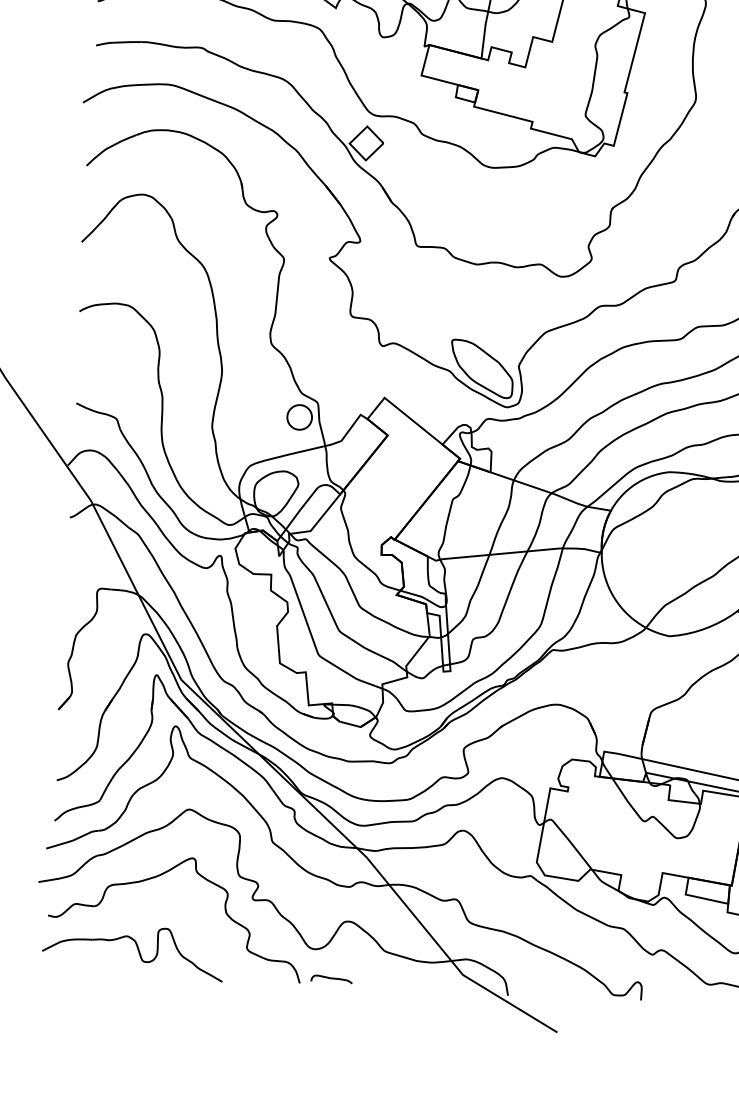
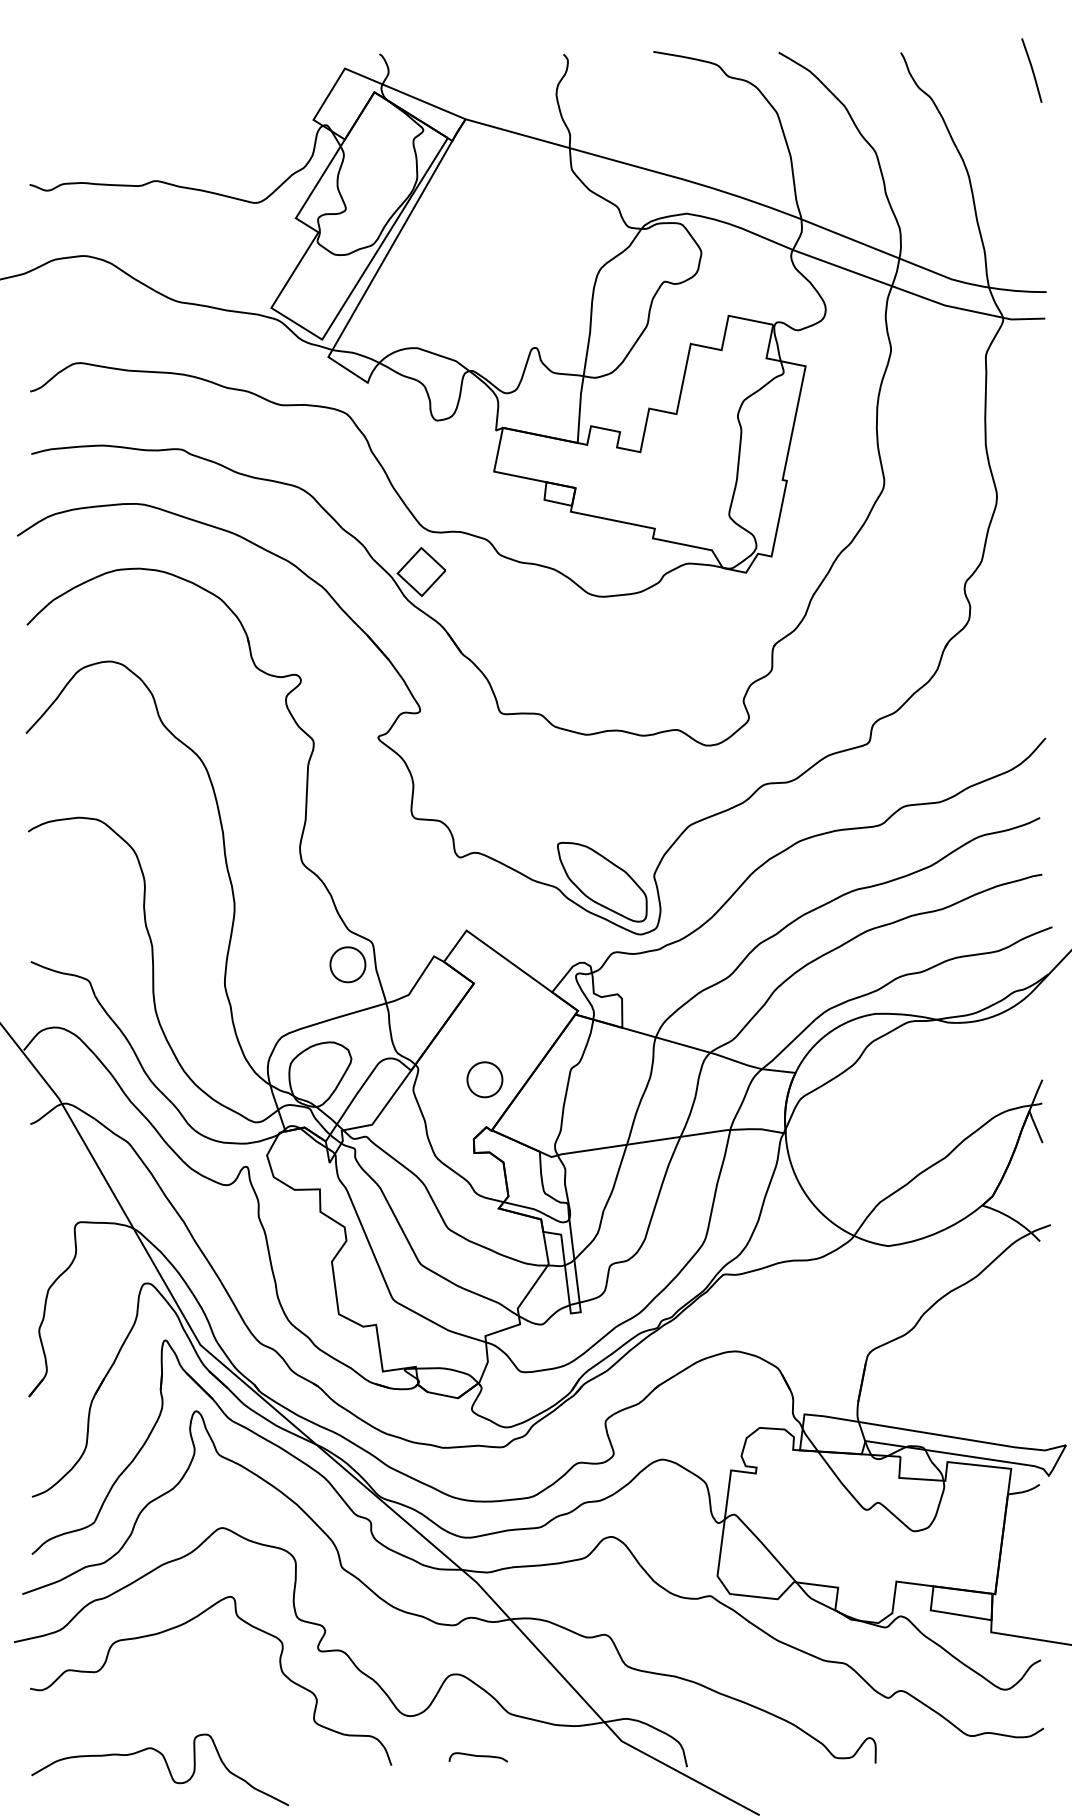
part: (391, 503) -> (484, 1079), added
part: (137, 949) -> (166, 1766), moved
curve: (331, 978) -> (478, 1756), moved

